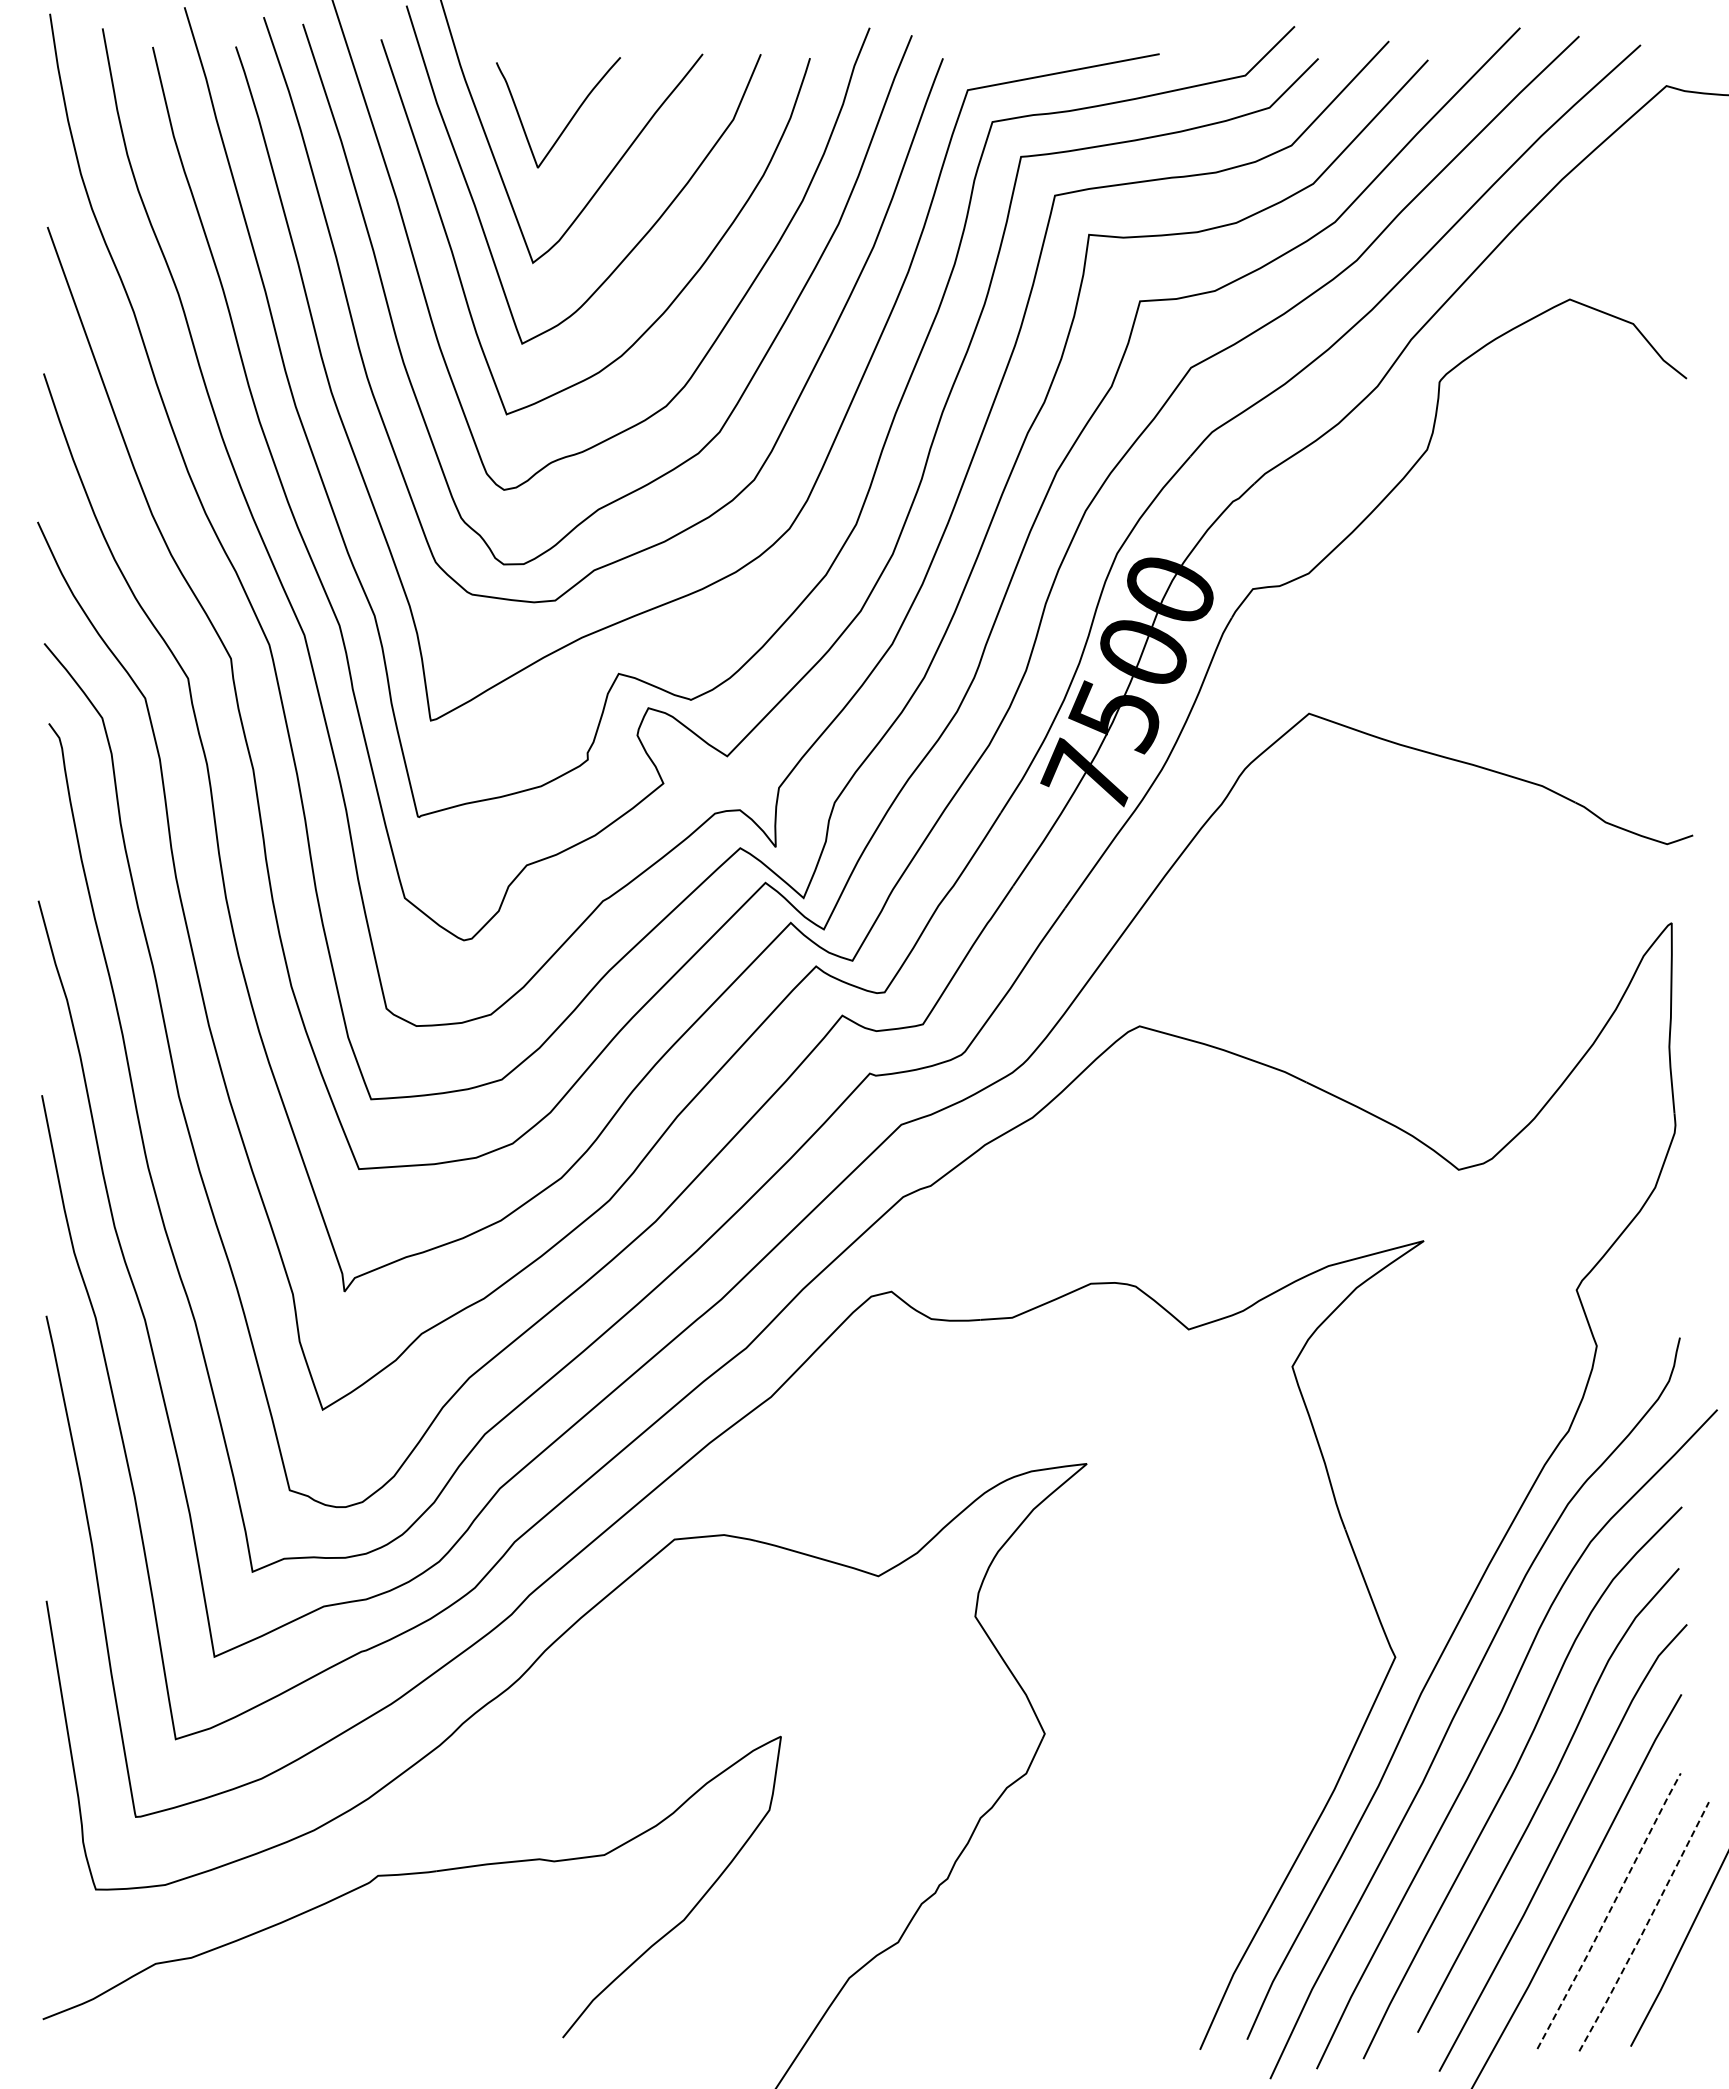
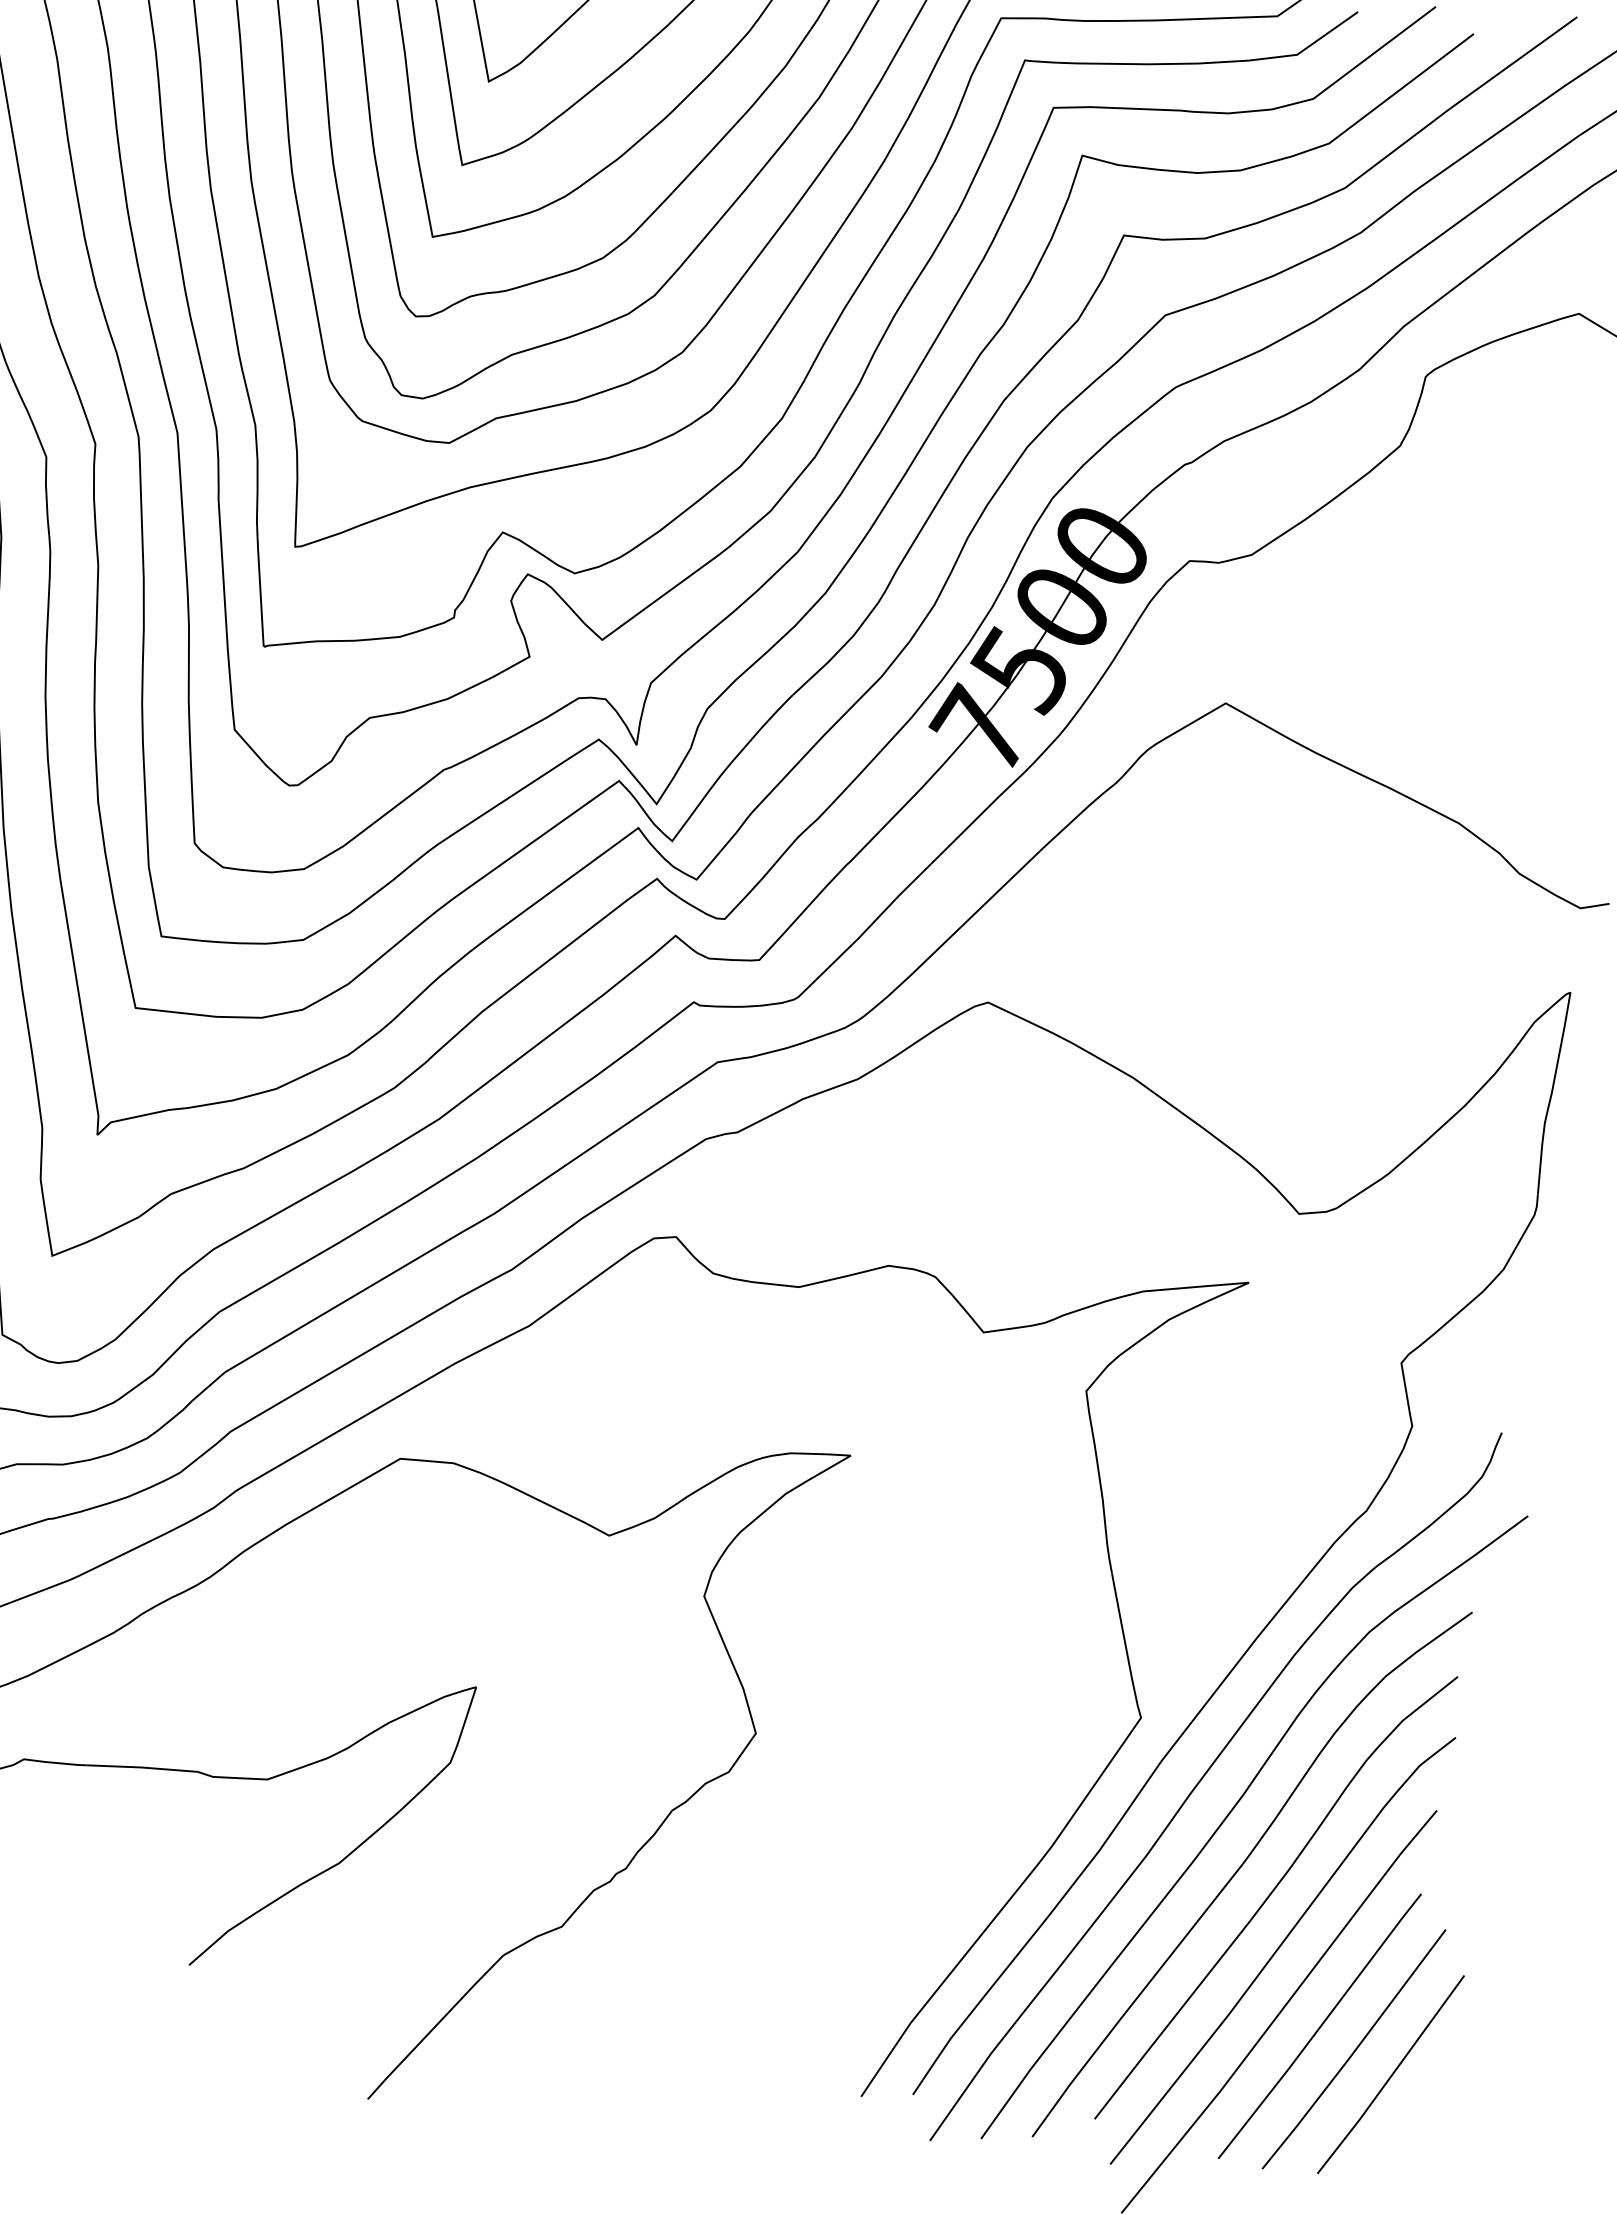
line: (1609, 1911) -> (1320, 2026), dashed -> solid
line: (1644, 1928) -> (1354, 2051), dashed -> solid

